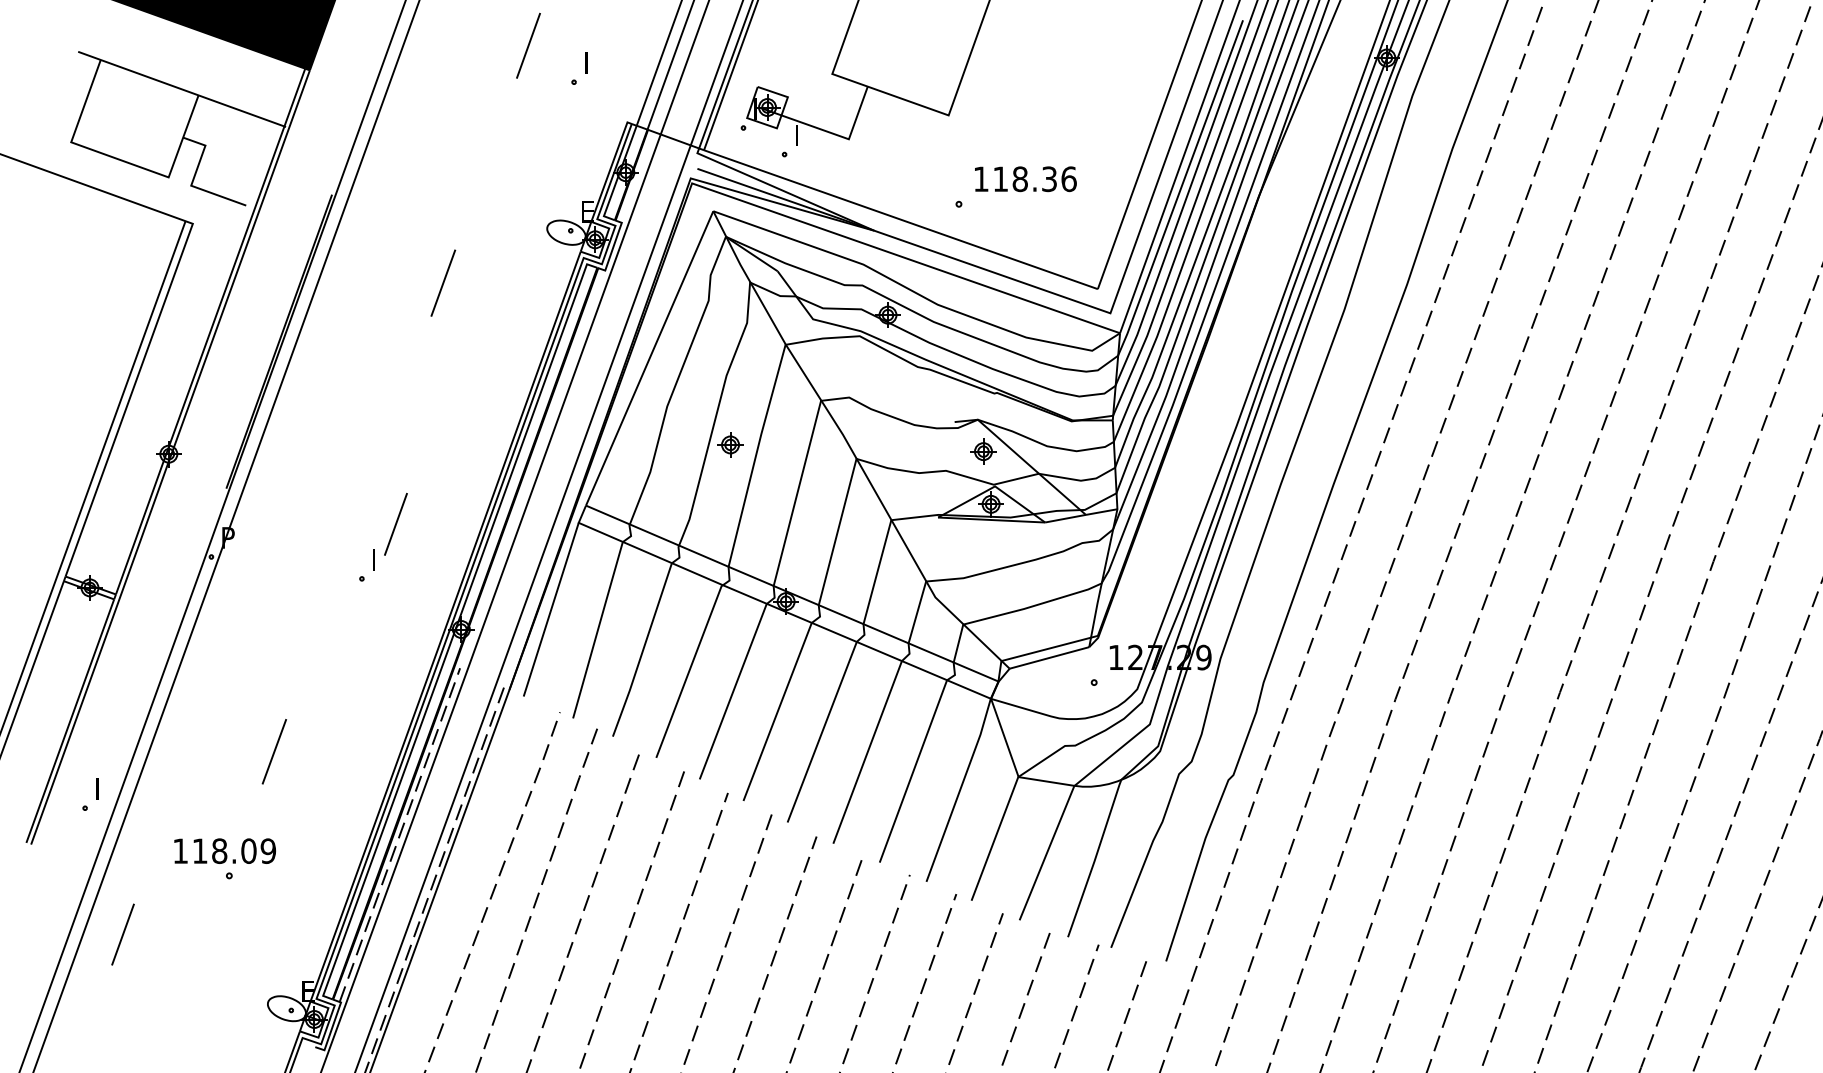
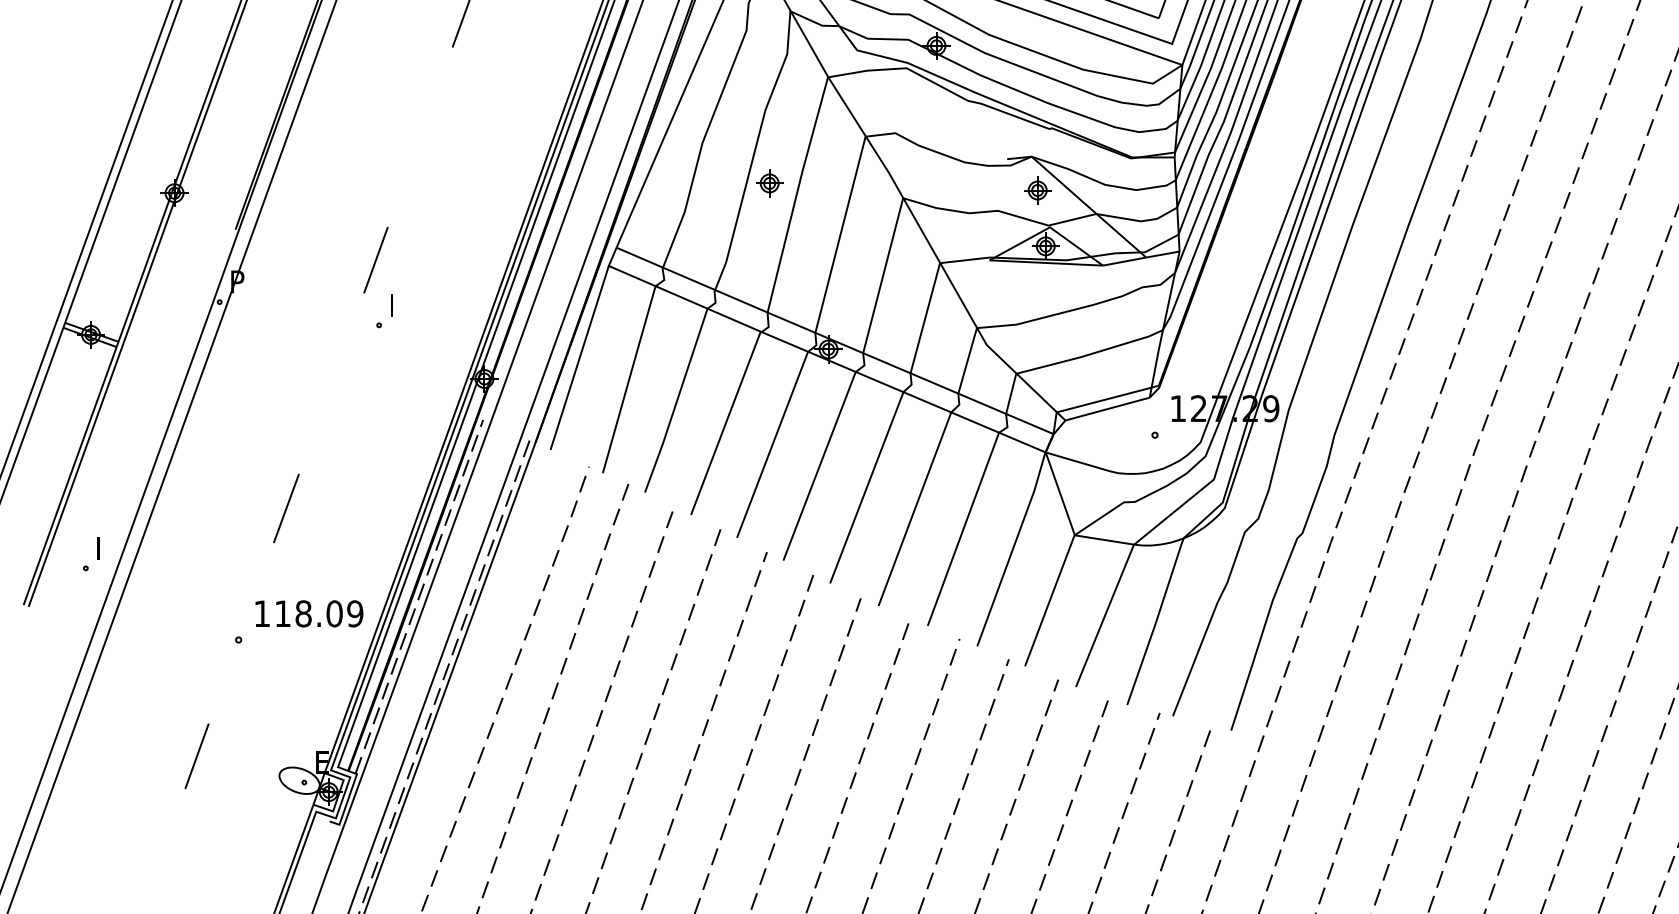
line: (395, 524) -> (375, 260), moved
text: (224, 850) -> (308, 613), moved
line: (122, 934) -> (196, 756), moved

